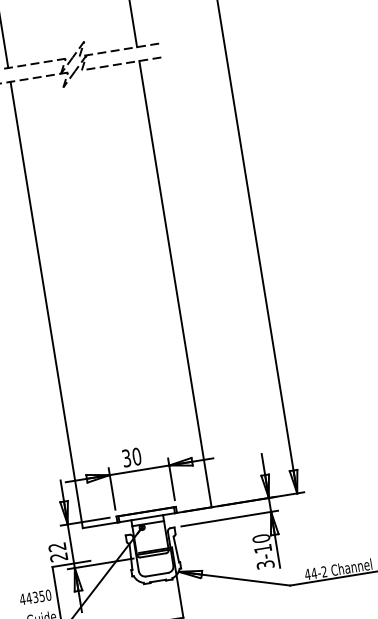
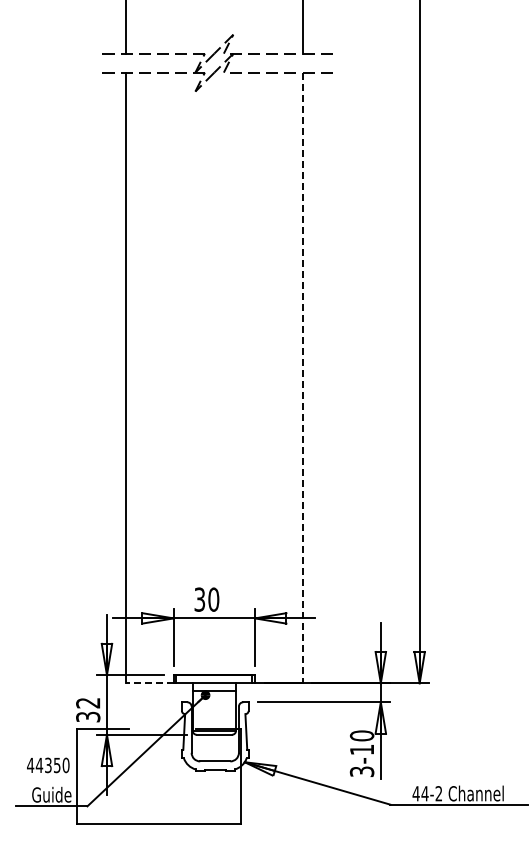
line: (175, 284) -> (302, 378), solid -> dashed
line: (100, 525) -> (150, 683), solid -> dashed
text: (59, 556) -> (88, 716), 22 -> 32

